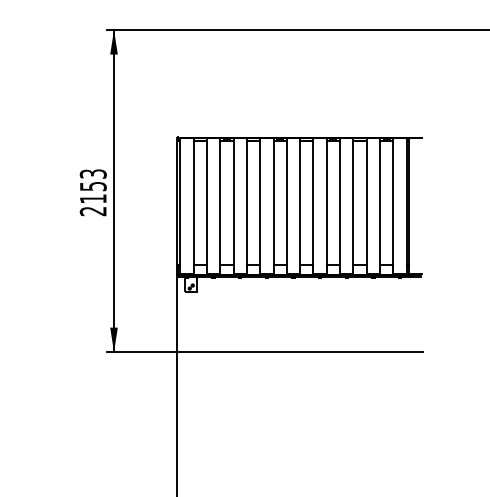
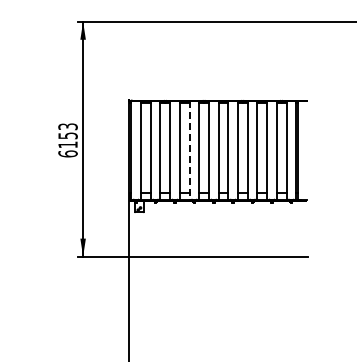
line: (260, 206) -> (189, 150), solid -> dashed
text: (92, 210) -> (67, 153), 2153 -> 6153

